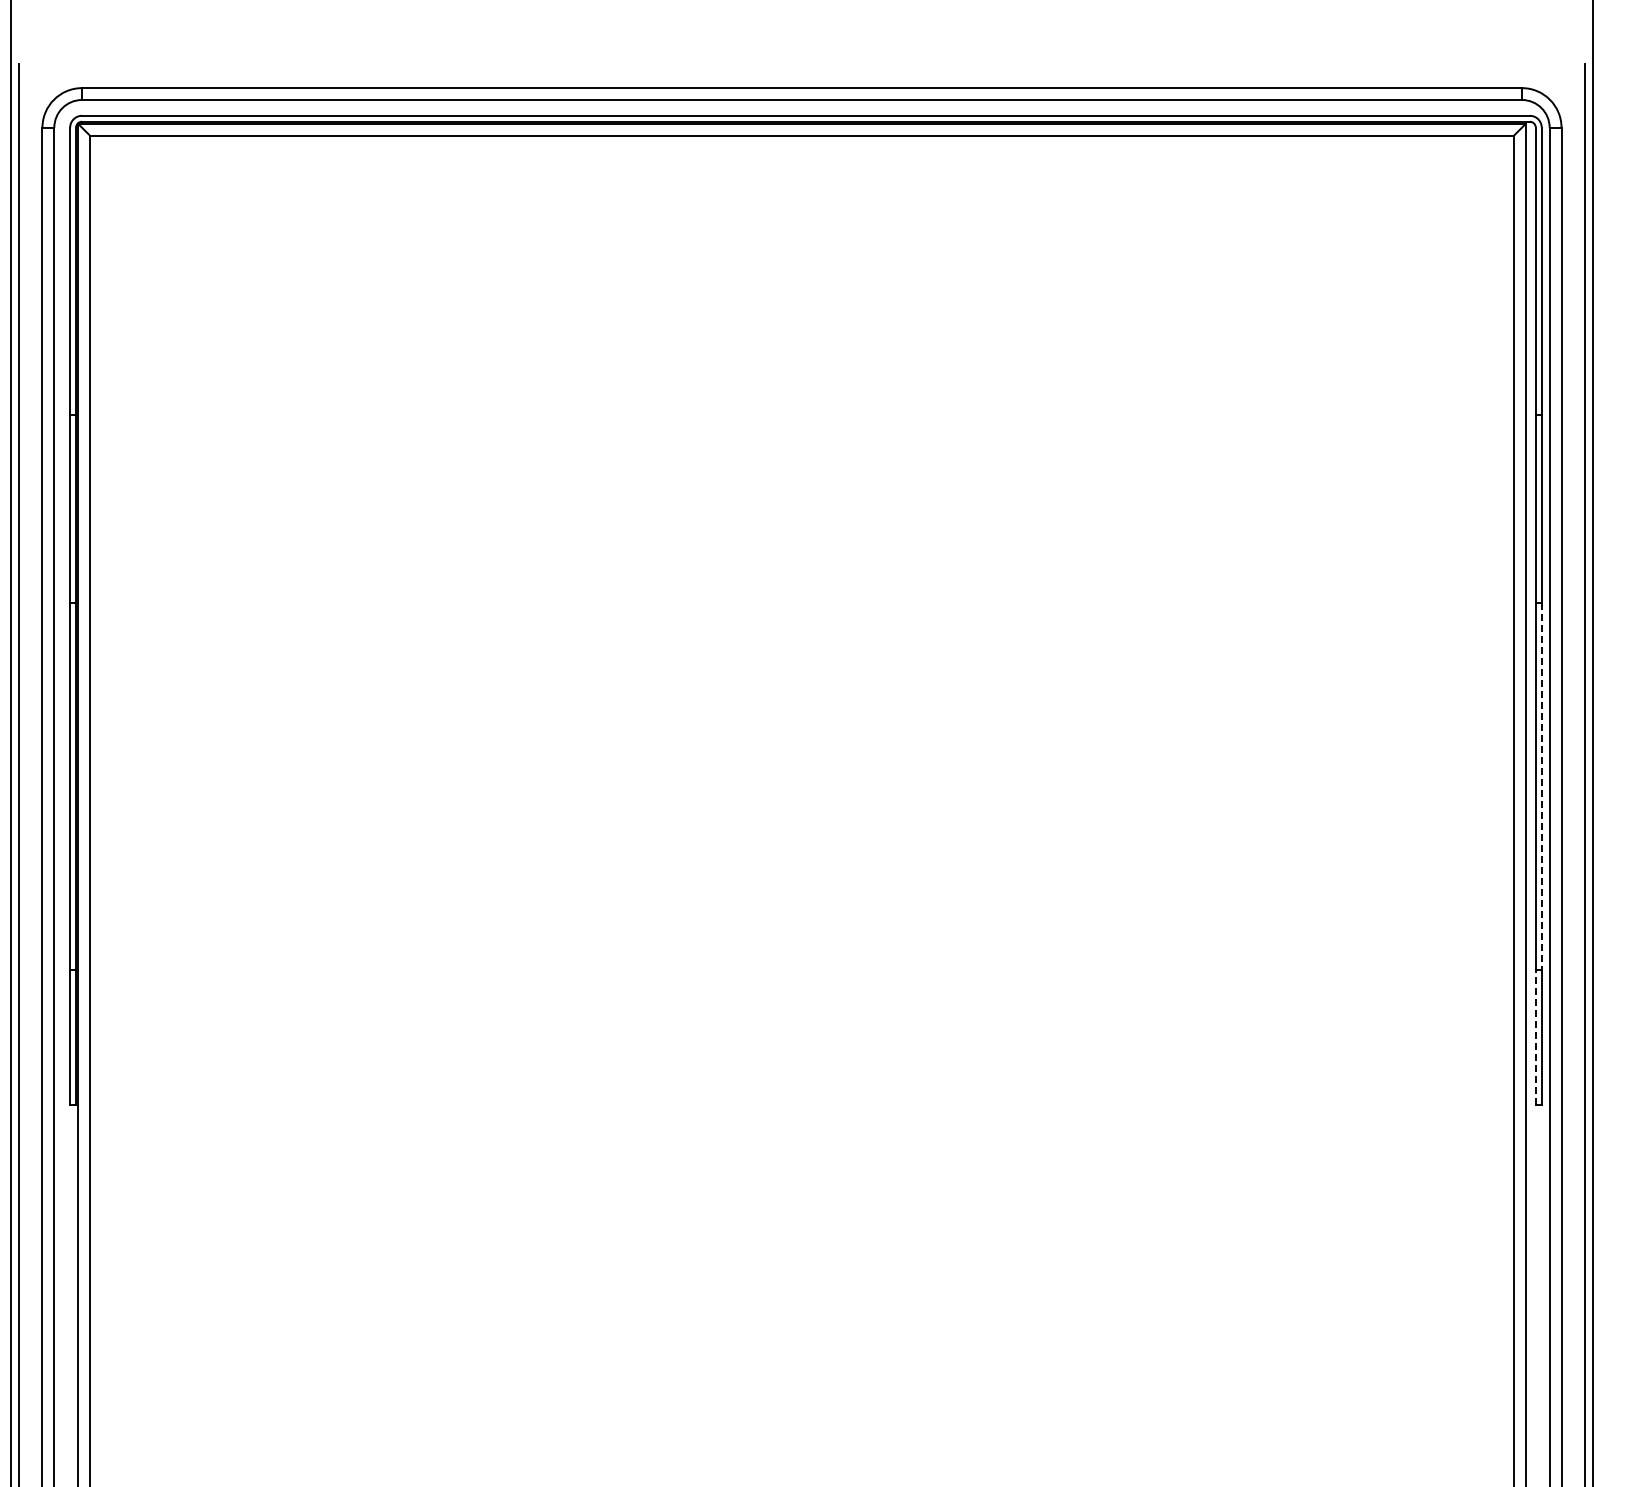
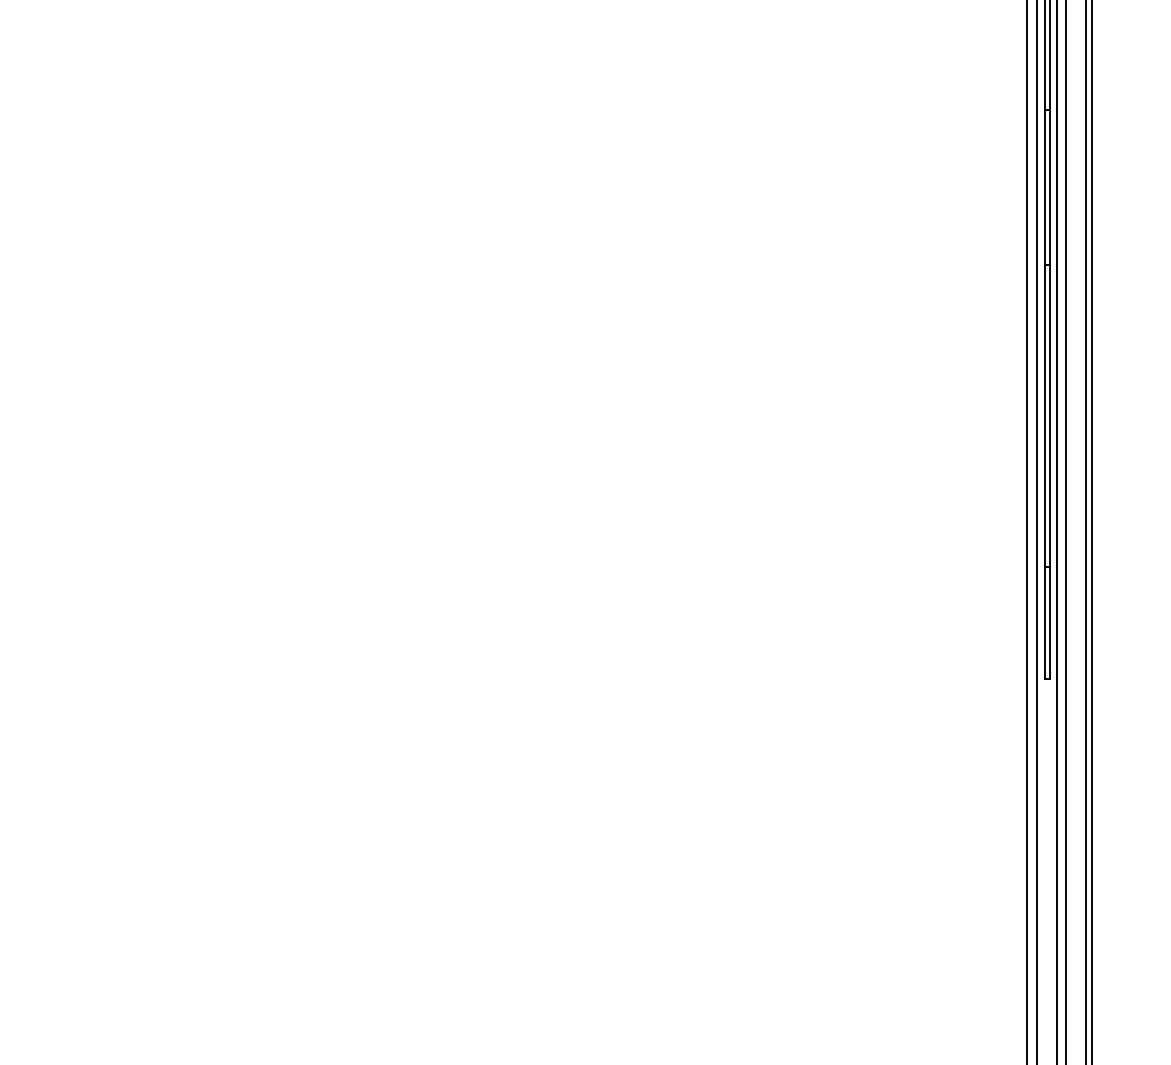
line: (1541, 786) -> (1049, 416), dashed -> solid
line: (1535, 1037) -> (1044, 623), dashed -> solid

